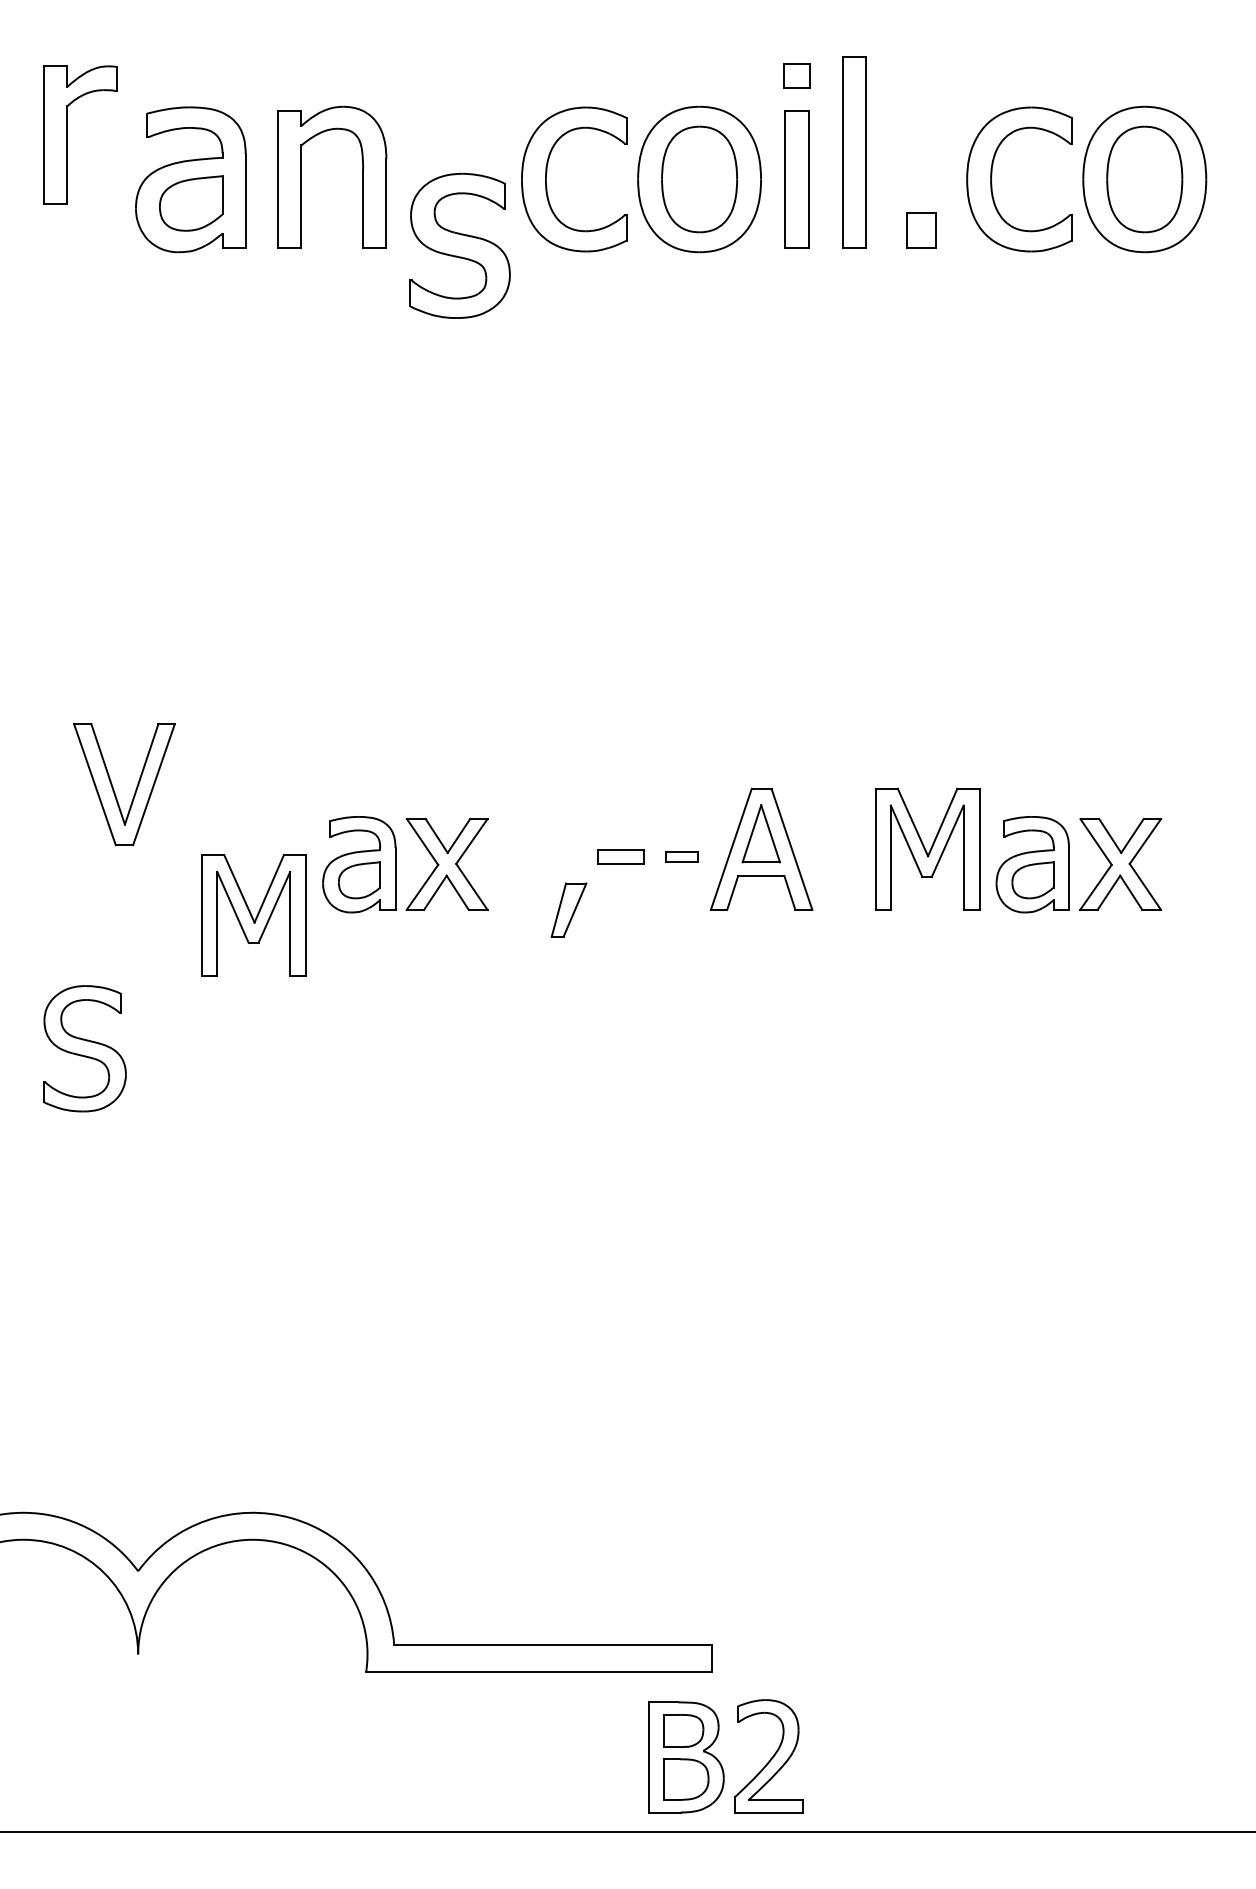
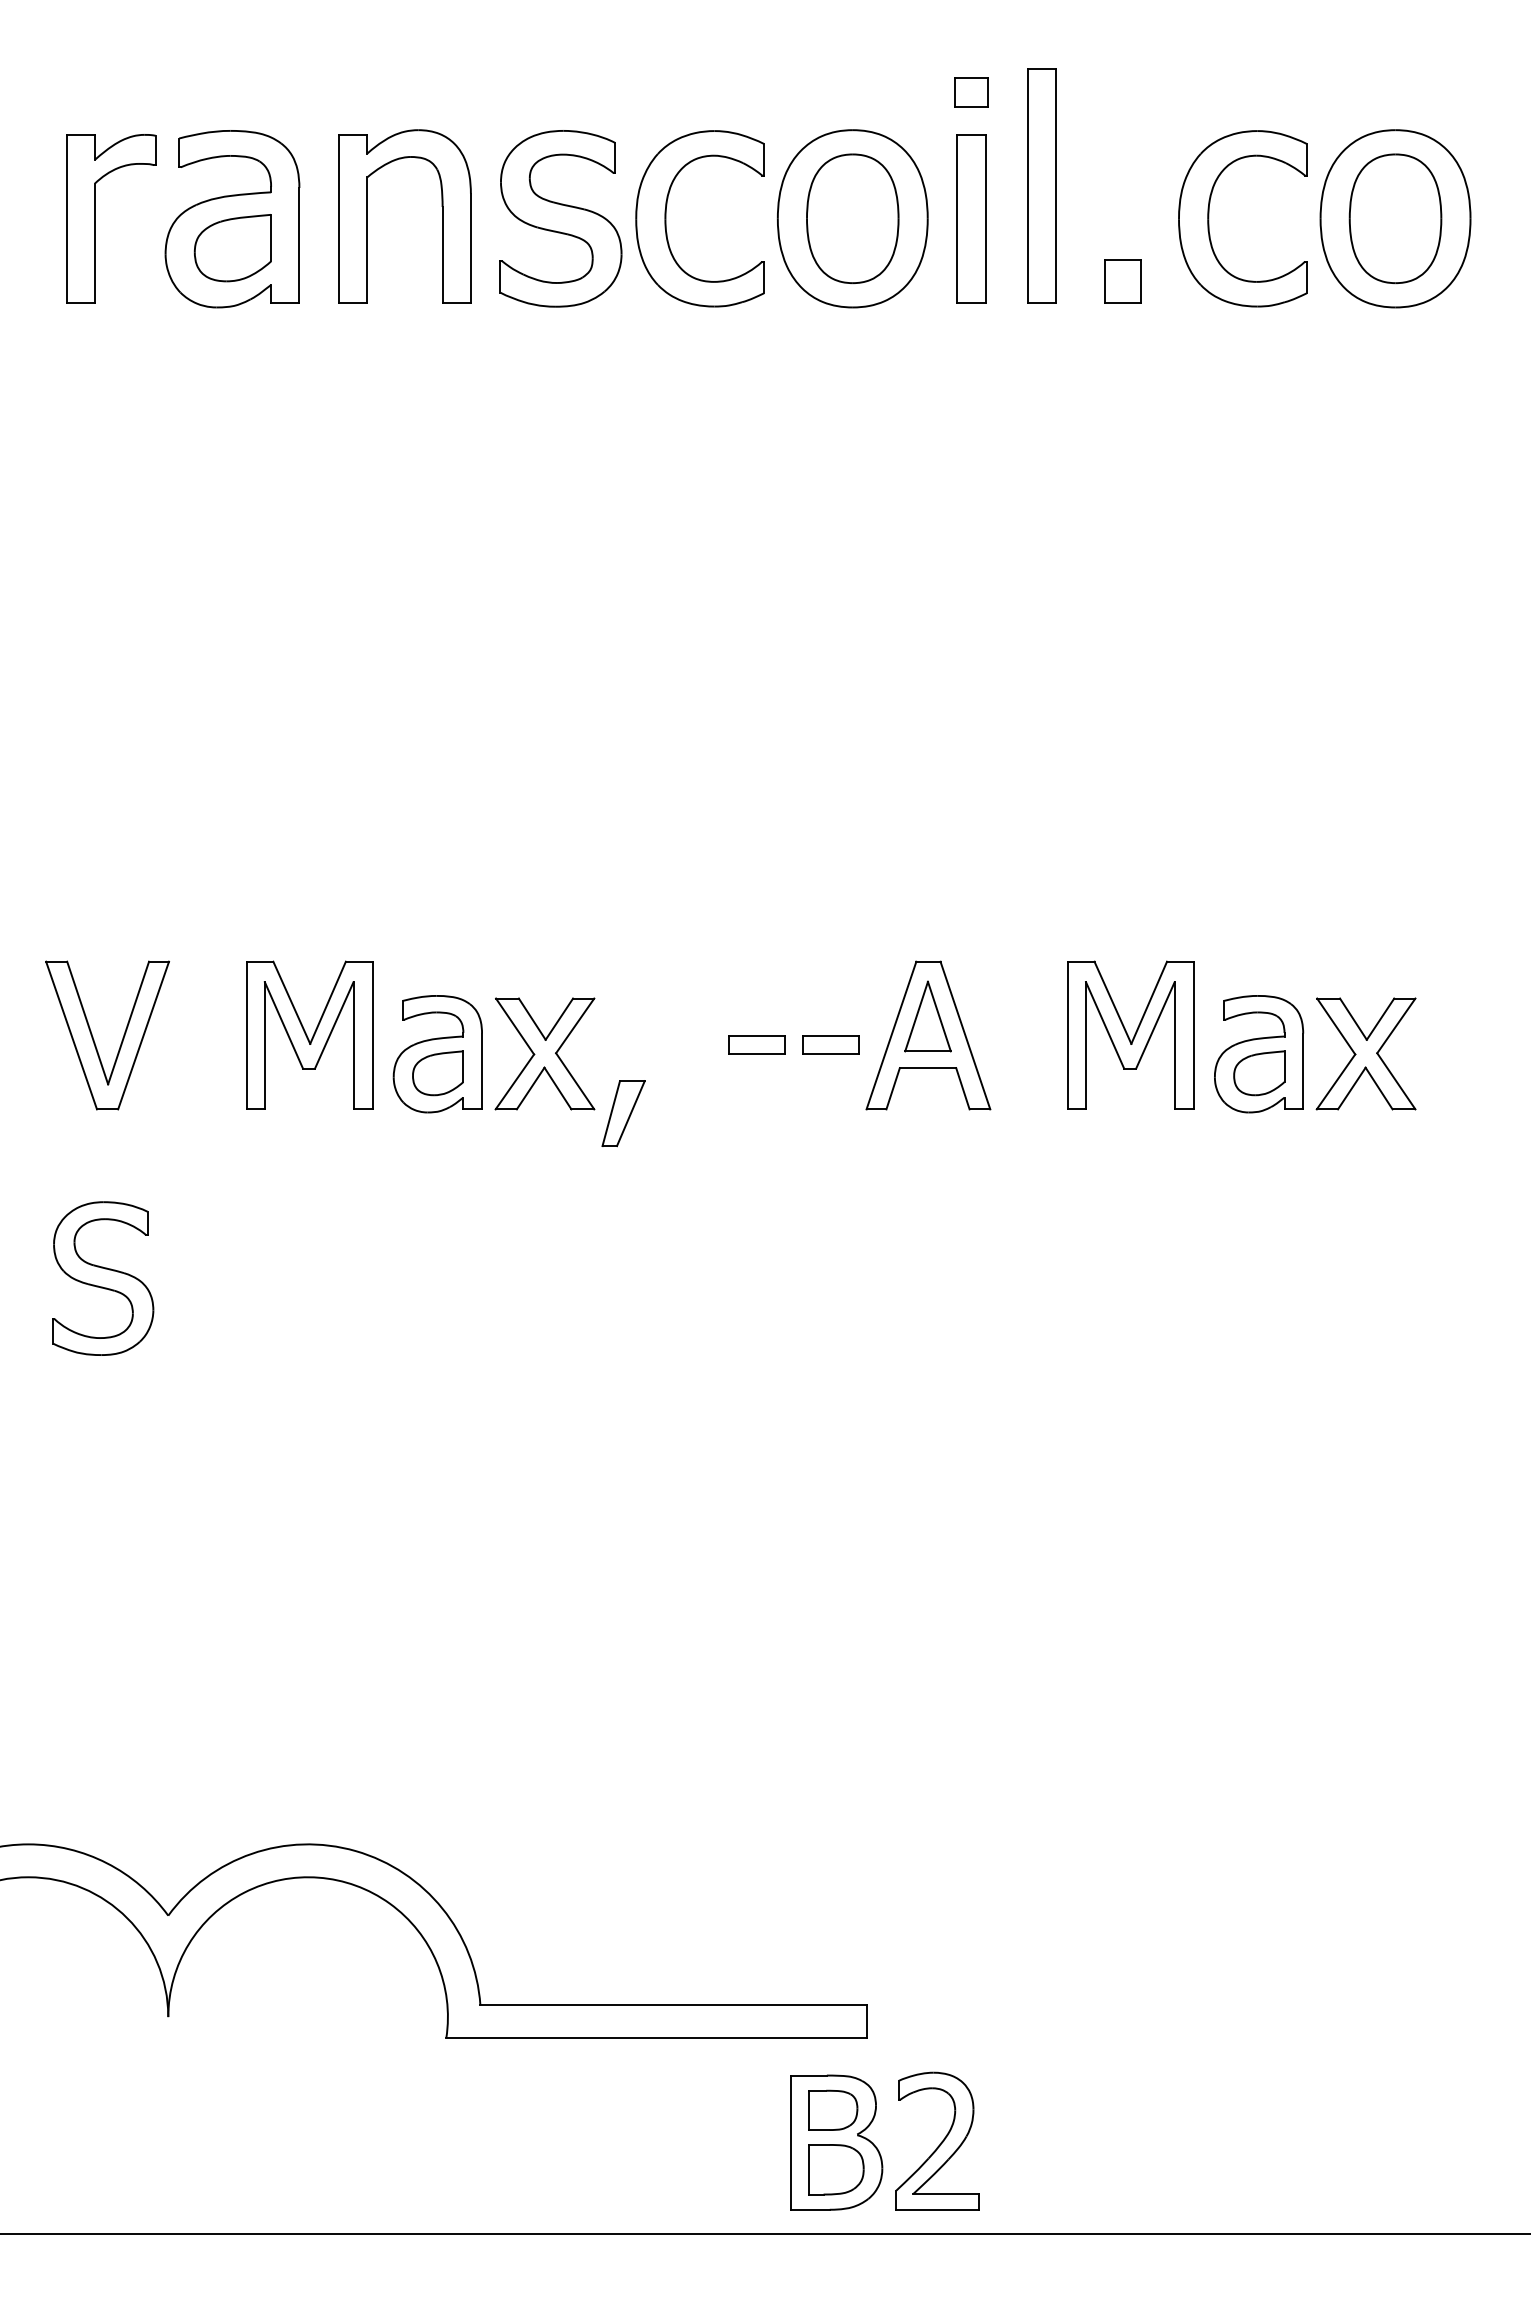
part: (67, 134) -> (95, 218), moved
part: (459, 245) -> (560, 218), moved
part: (113, 787) -> (94, 1039), moved
part: (681, 856) -> (830, 1044), size x1.43
part: (568, 910) -> (623, 1113), moved
part: (253, 914) -> (309, 1034), moved

